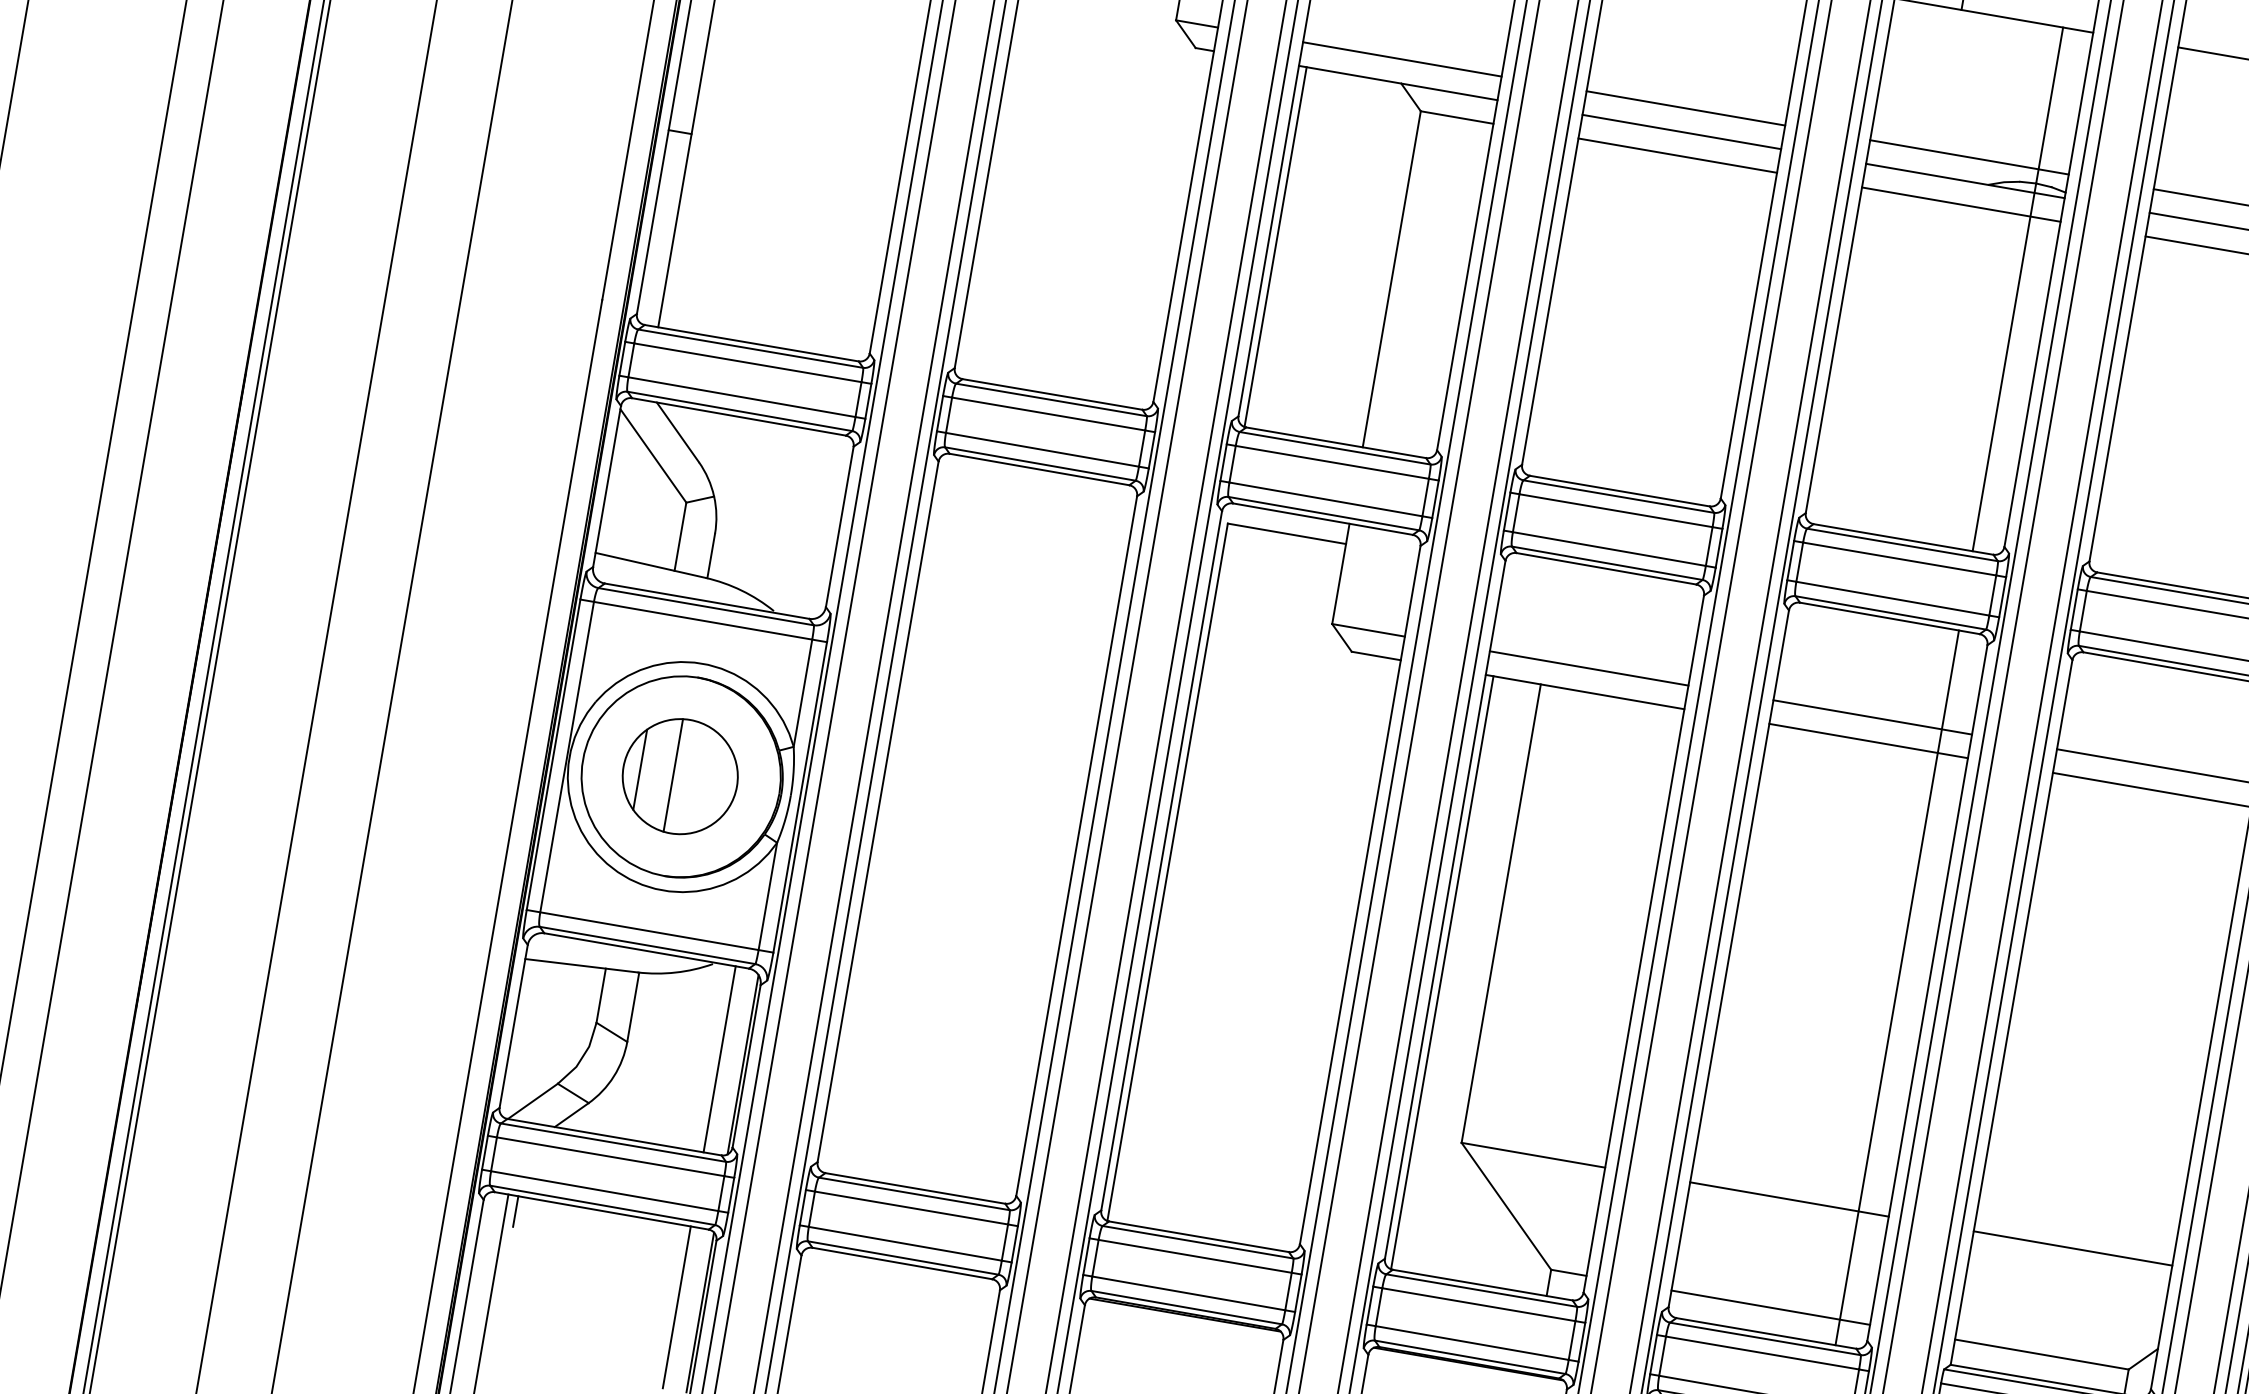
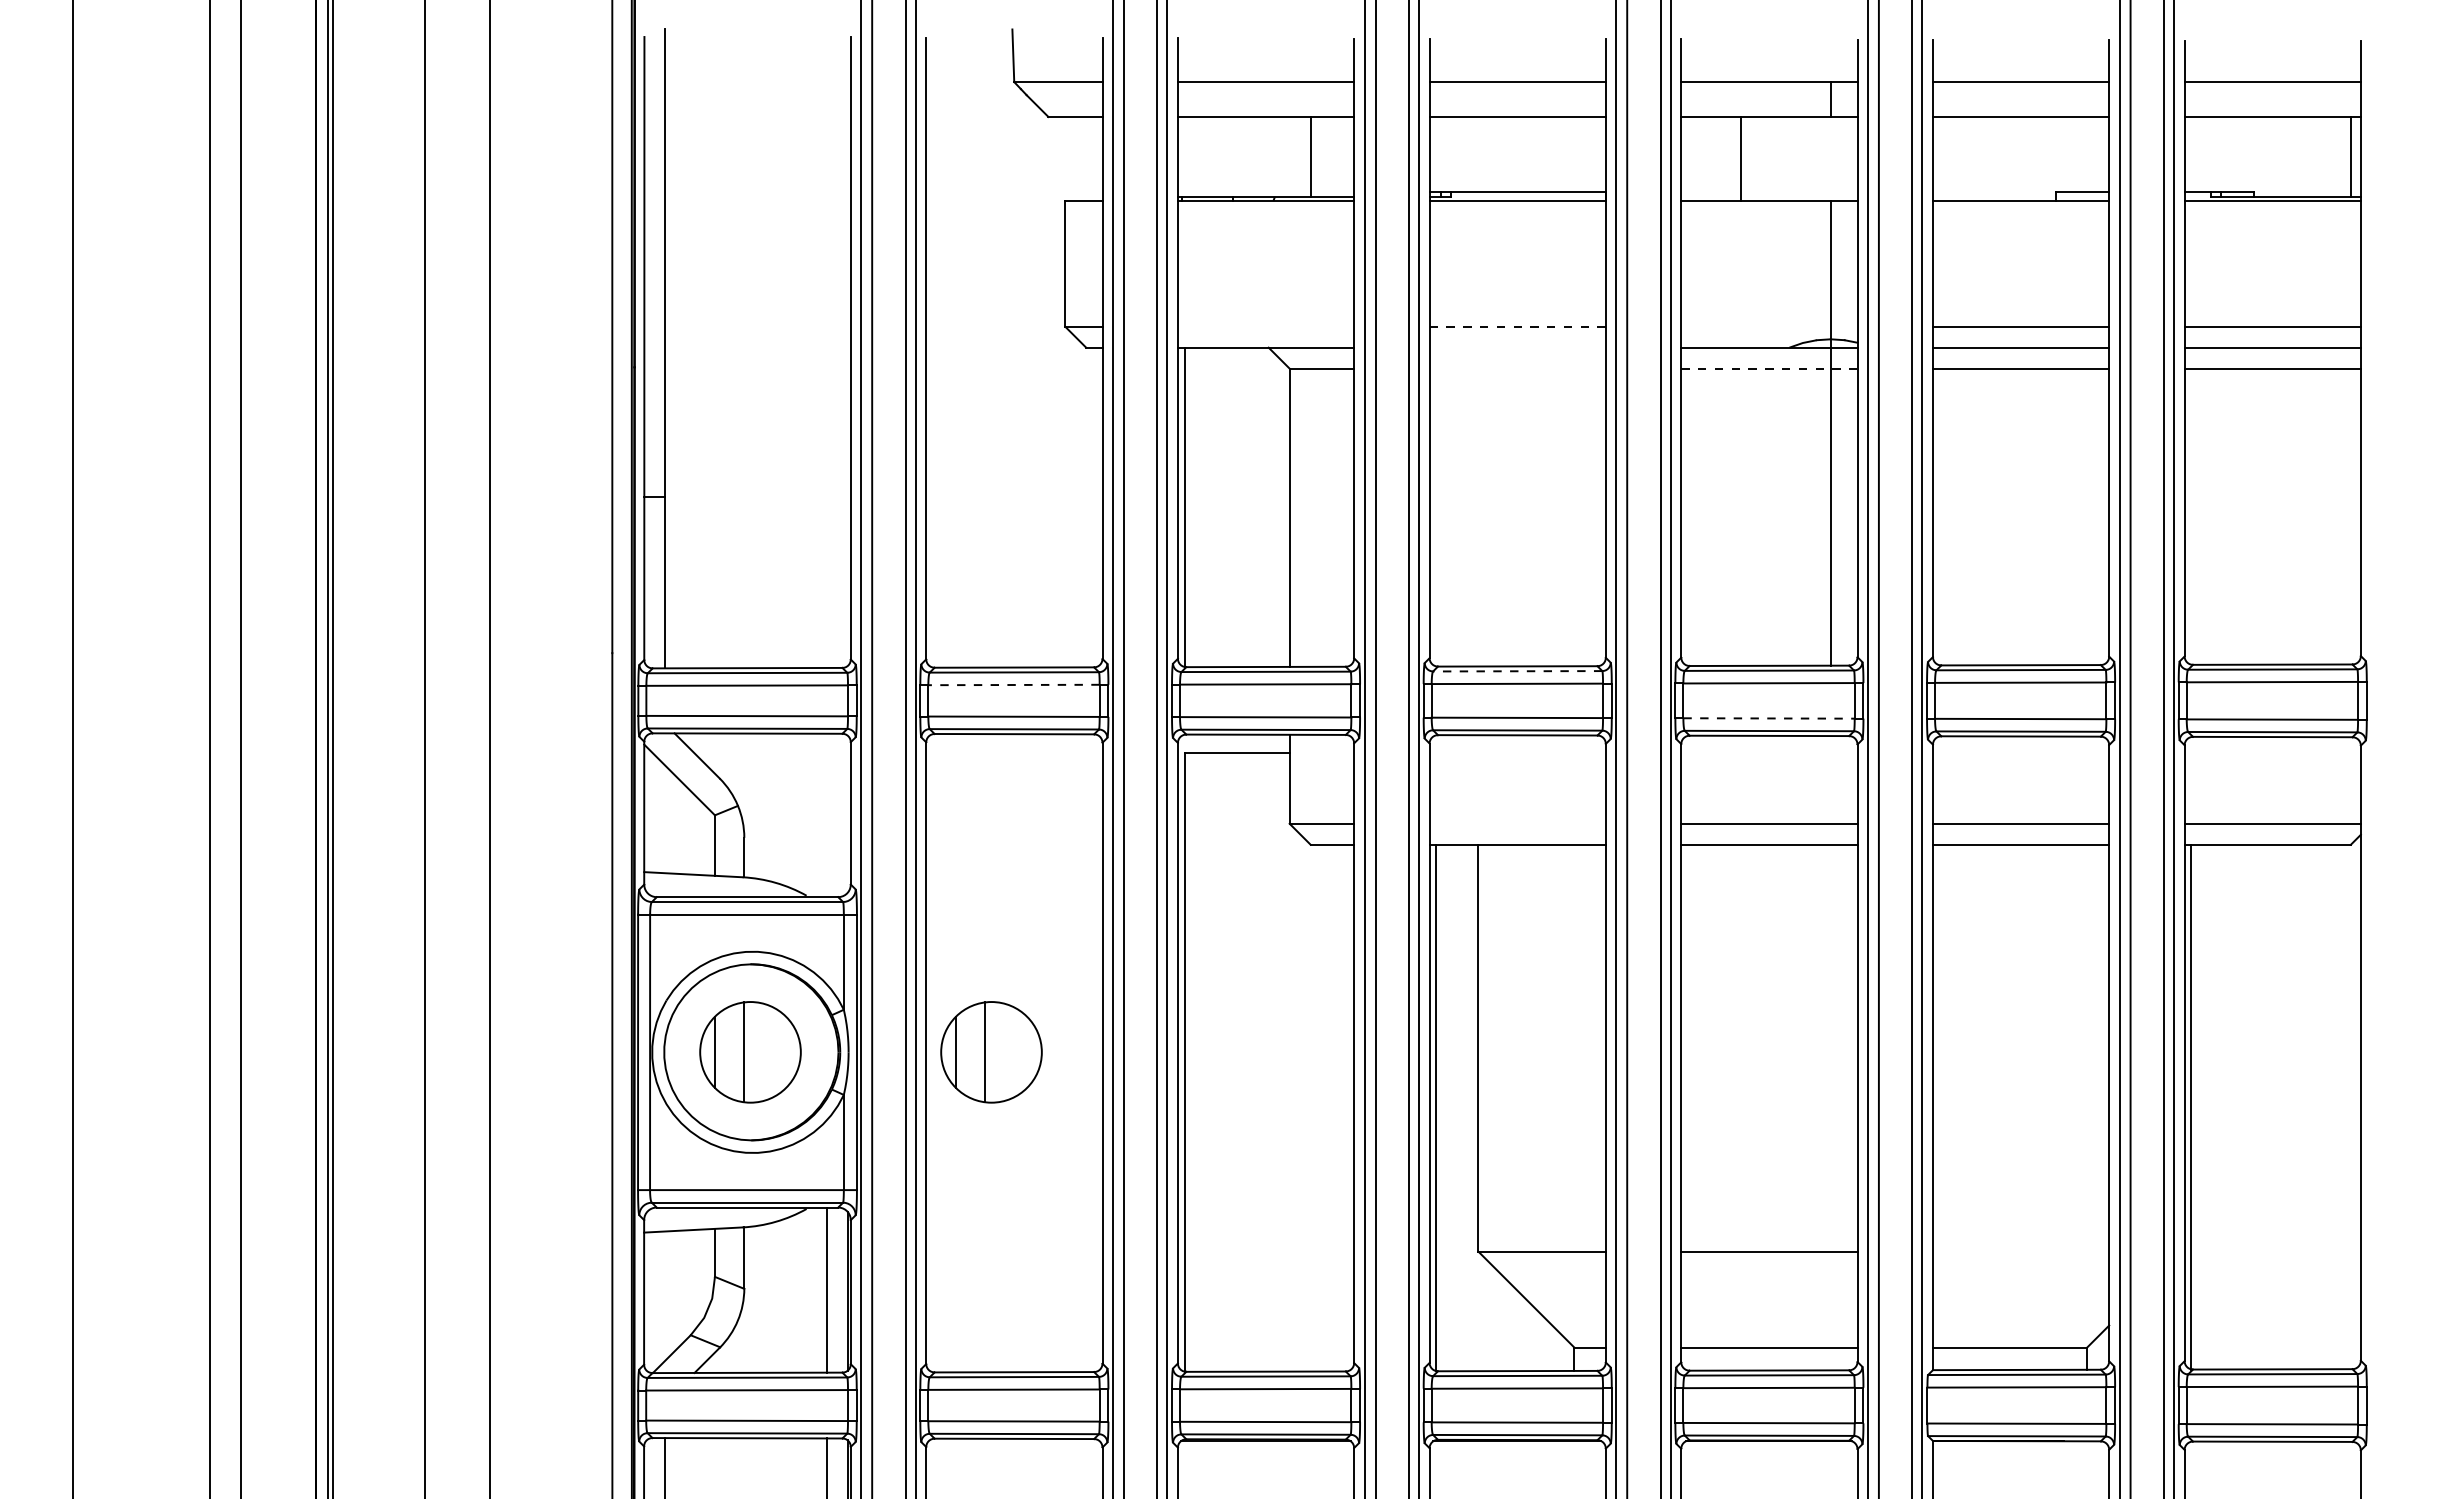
line: (1401, 59) -> (1265, 326), removed
line: (1686, 108) -> (1518, 326), solid -> dashed
line: (1681, 131) -> (1517, 347), removed
line: (1677, 155) -> (1517, 368), removed
line: (1969, 157) -> (1769, 326), removed
line: (1961, 204) -> (1769, 368), solid -> dashed
line: (1049, 414) -> (1014, 685), solid -> dashed
line: (1618, 496) -> (1517, 671), solid -> dashed
line: (1893, 598) -> (1769, 718), solid -> dashed
line: (1588, 668) -> (1517, 823), removed
part: (951, 823) -> (991, 1052), added
line: (1896, 988) -> (1830, 1053), removed
line: (515, 1211) -> (673, 1451), removed
line: (2072, 1248) -> (2020, 1251), removed

